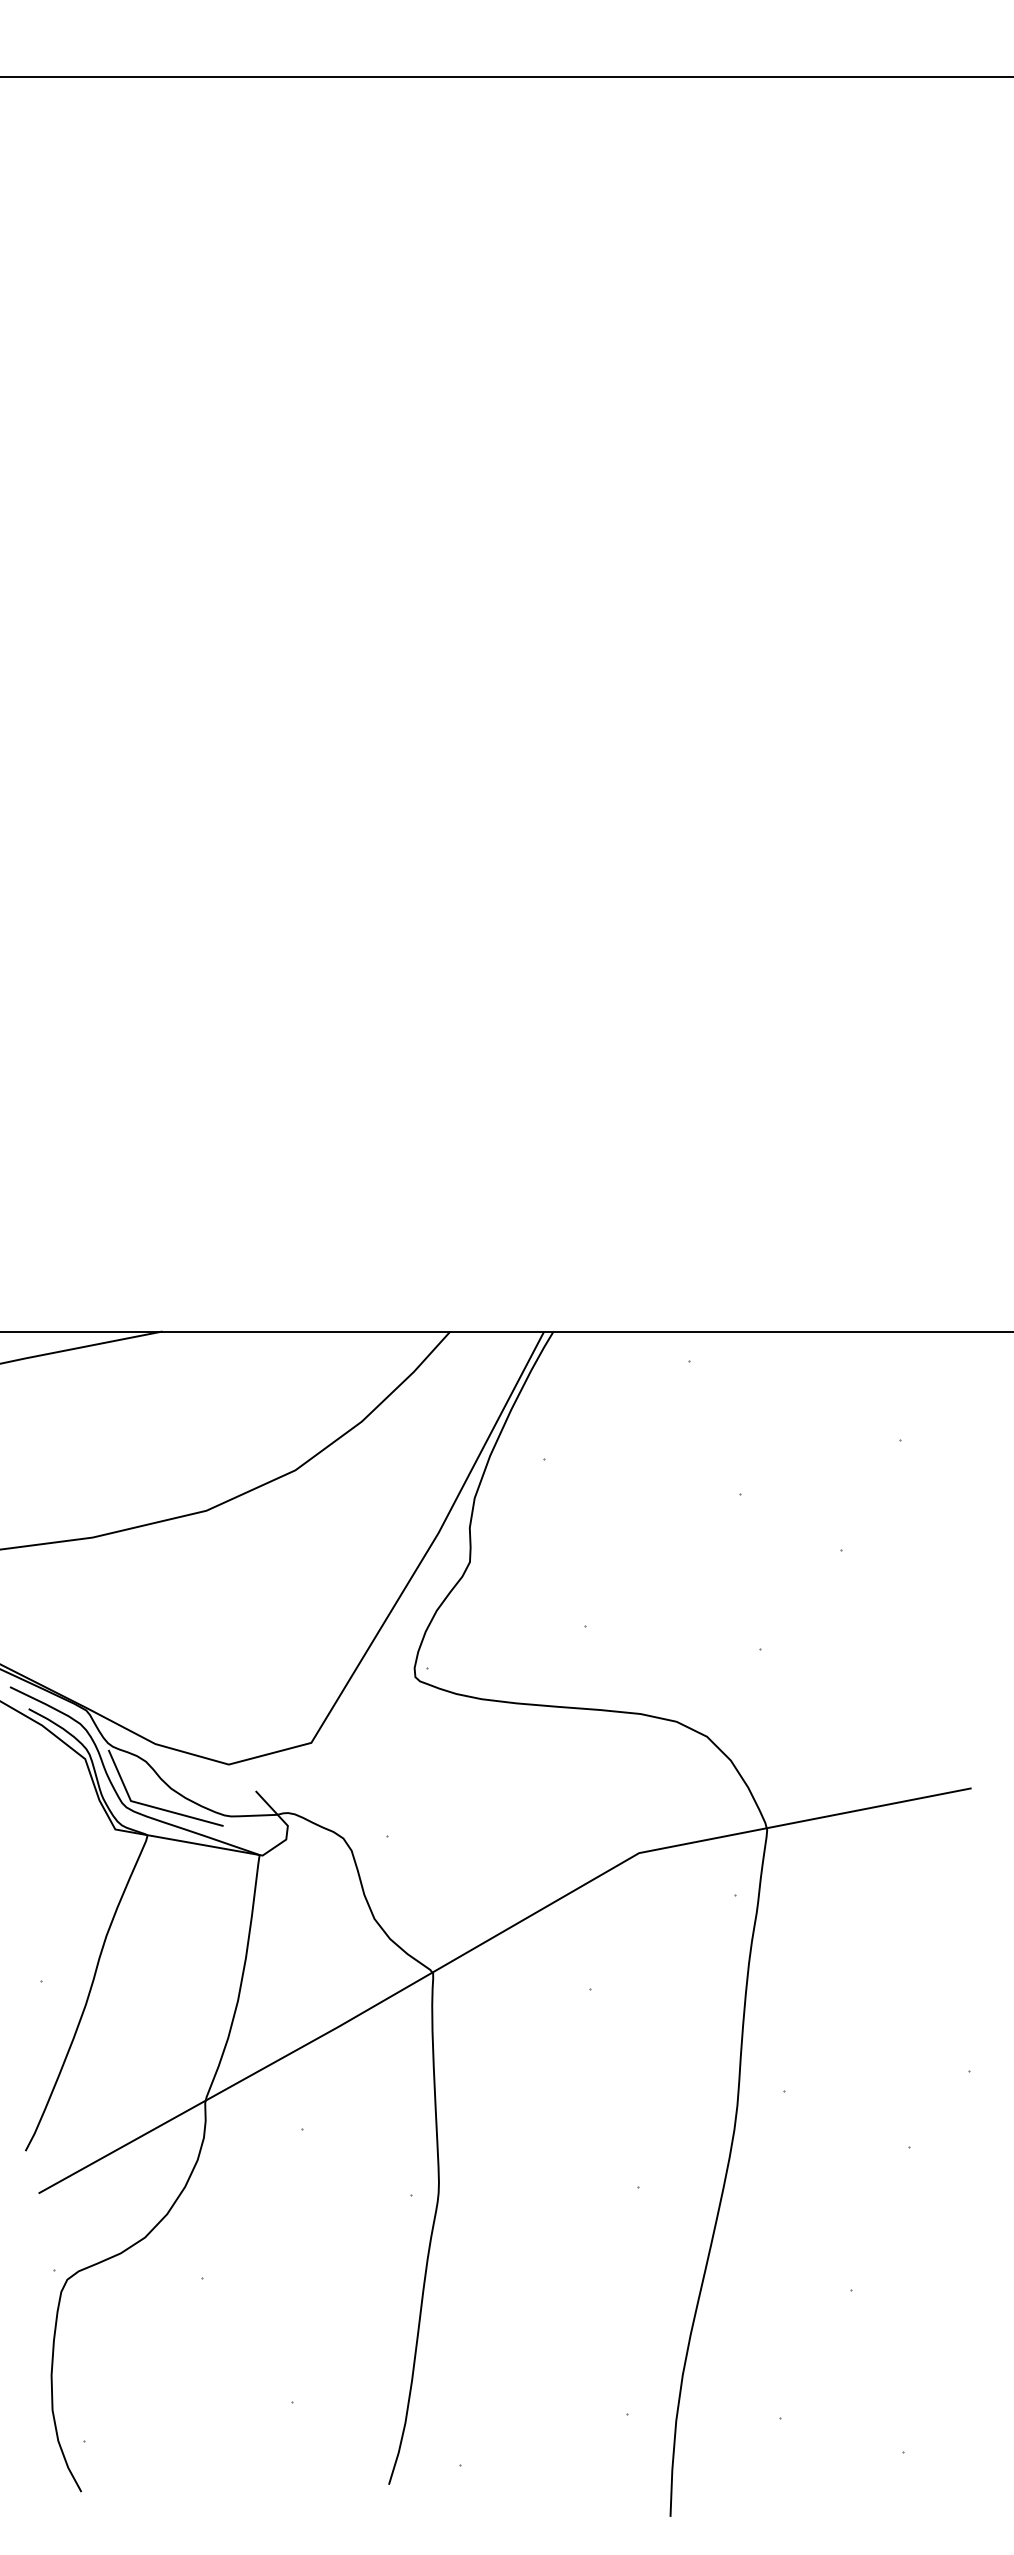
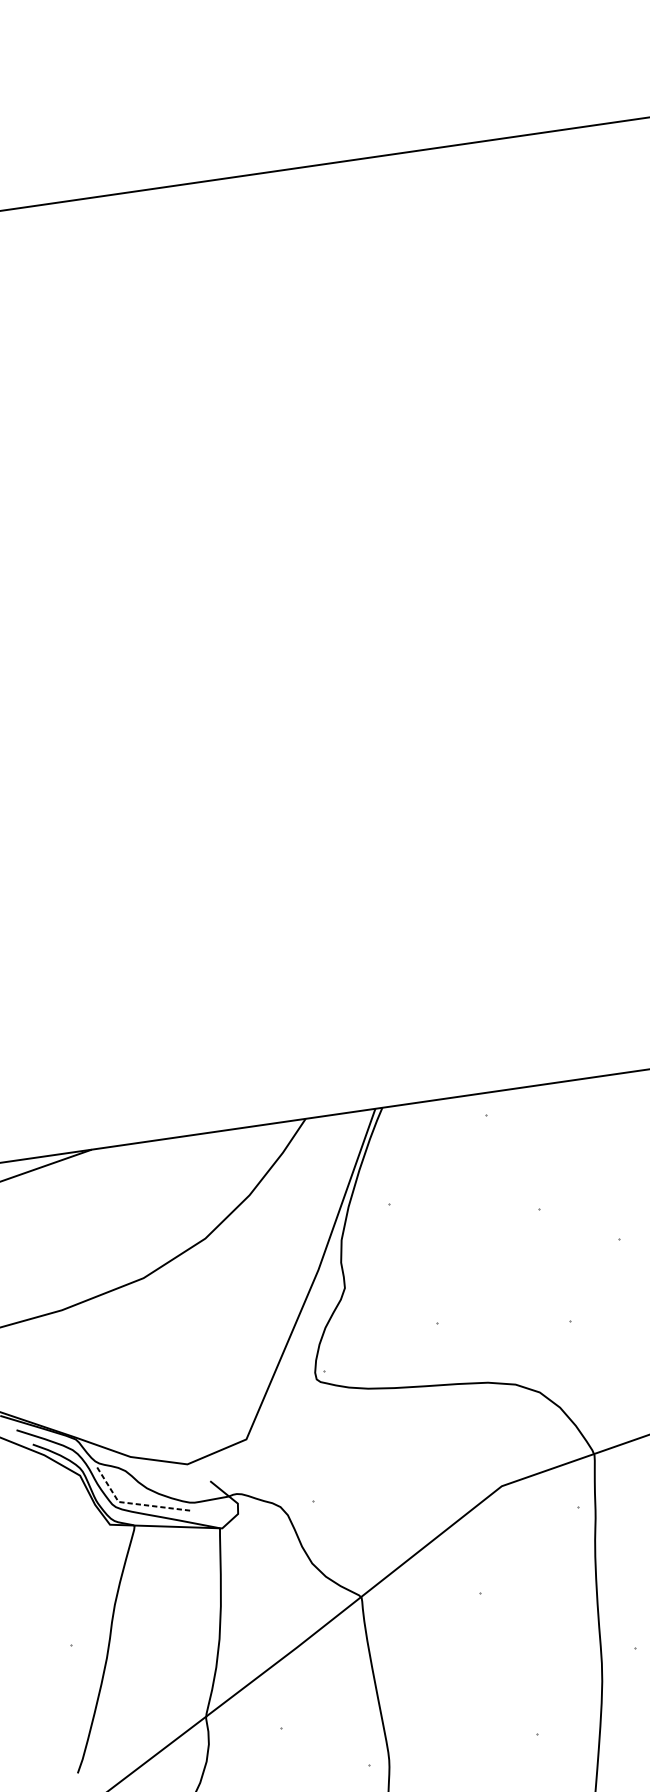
line: (149, 1806) -> (132, 1504), solid -> dashed

